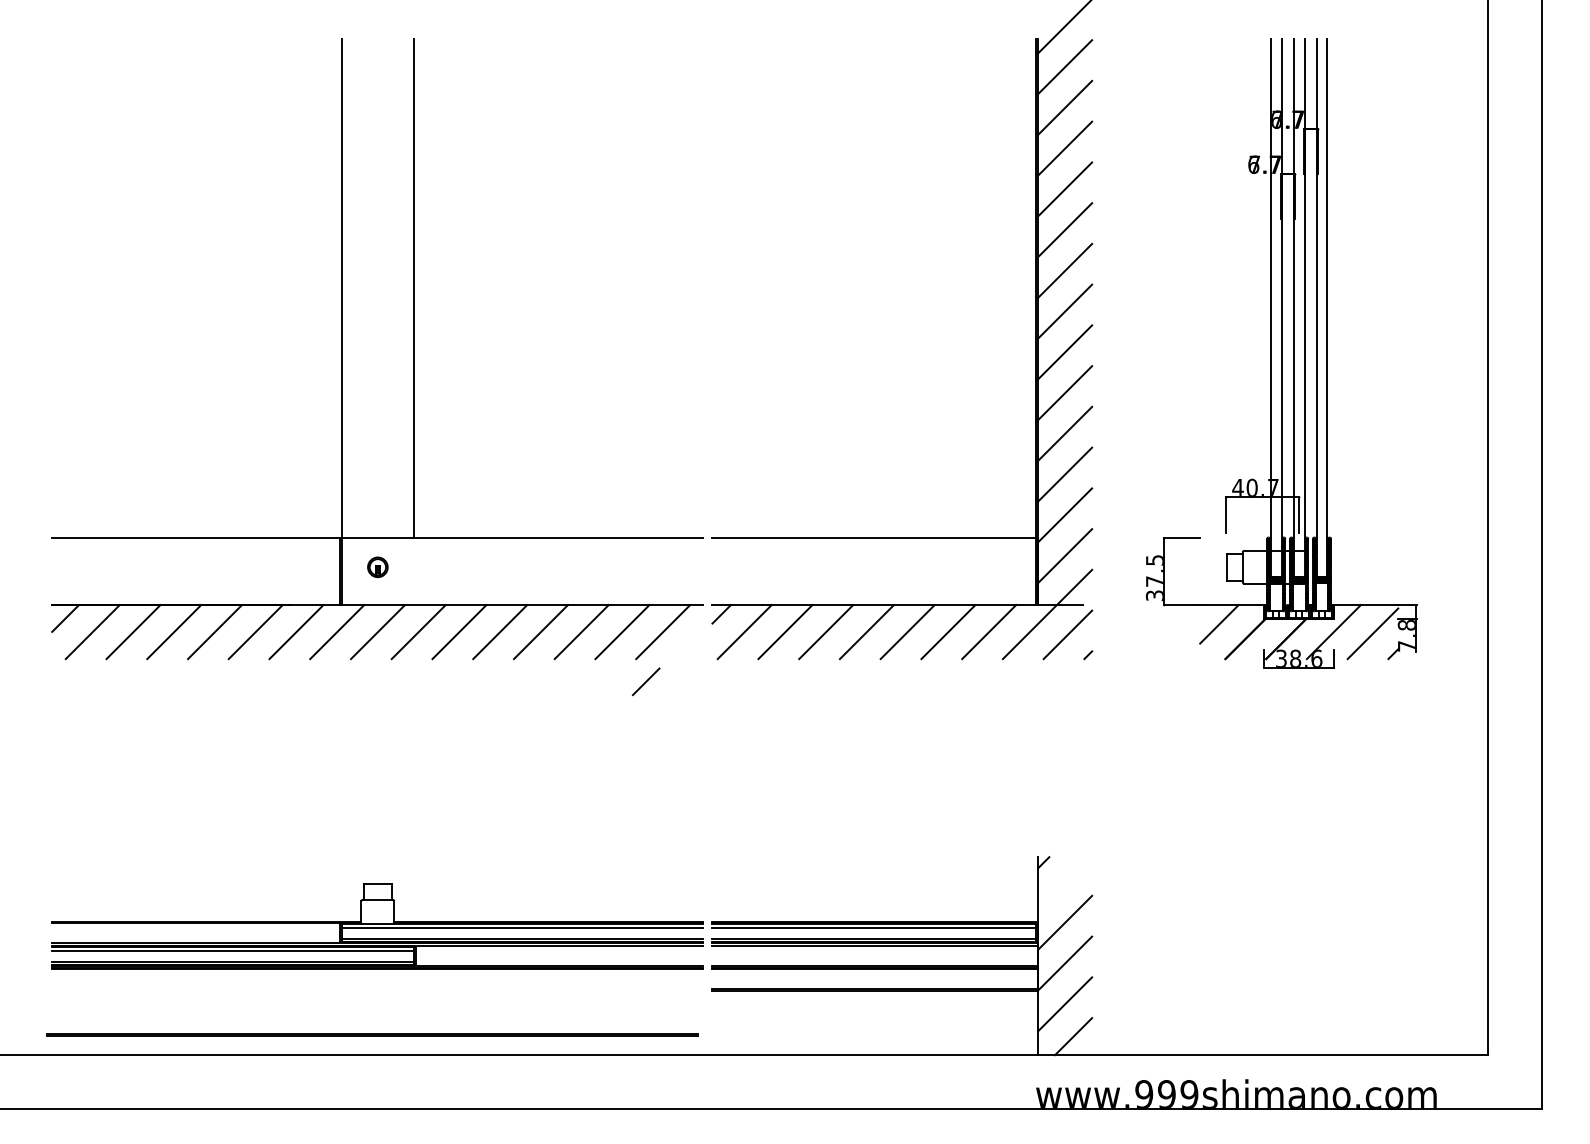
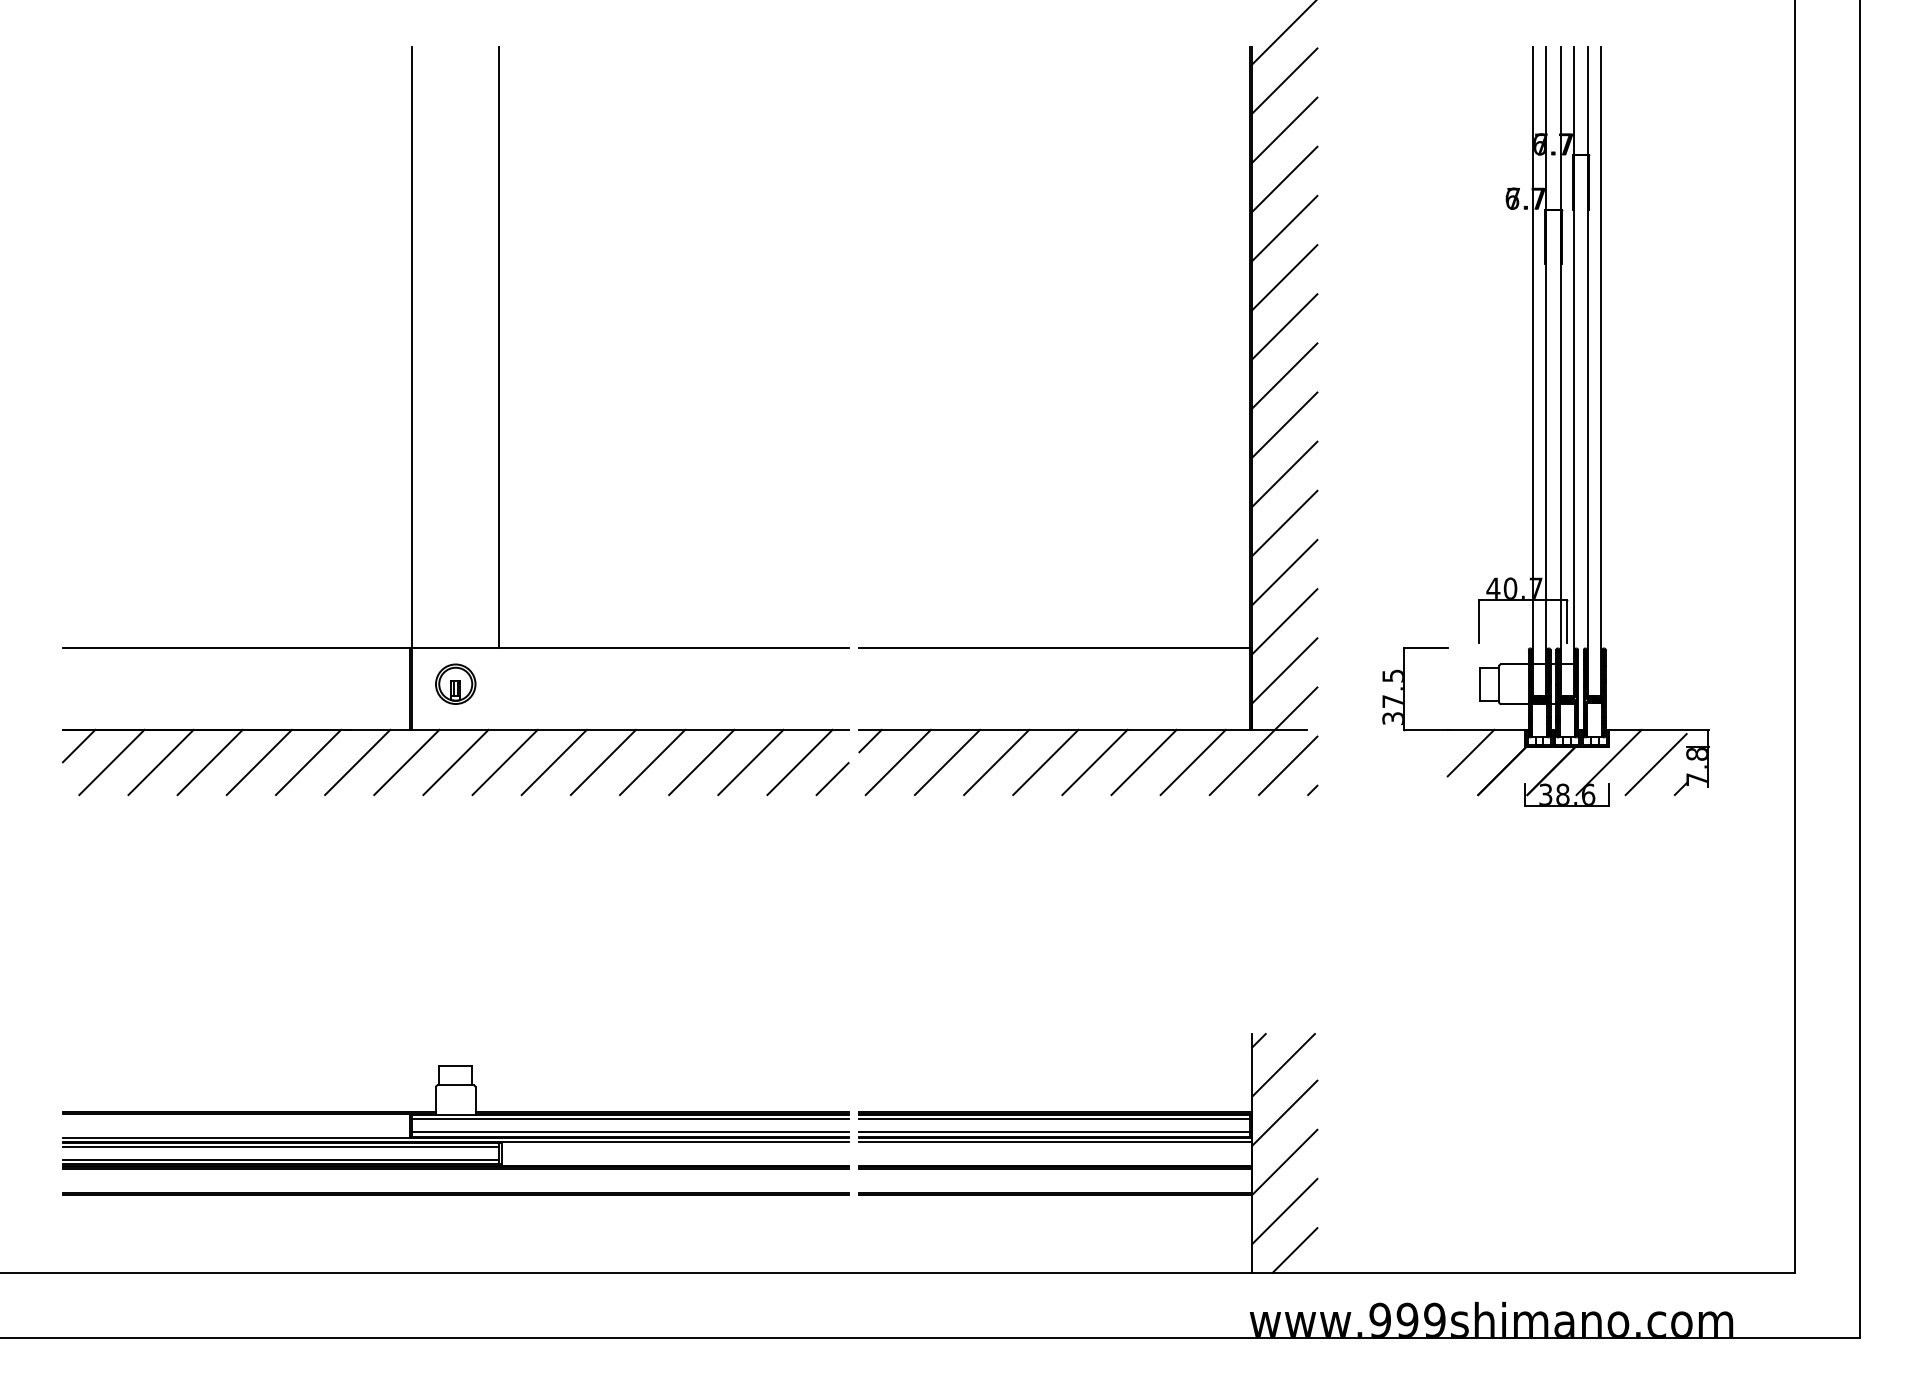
part: (377, 567) -> (455, 684), size x1.67
line: (646, 681) -> (832, 778), moved
line: (1064, 883) -> (1284, 1065), added
line: (372, 1034) -> (455, 1193), moved

